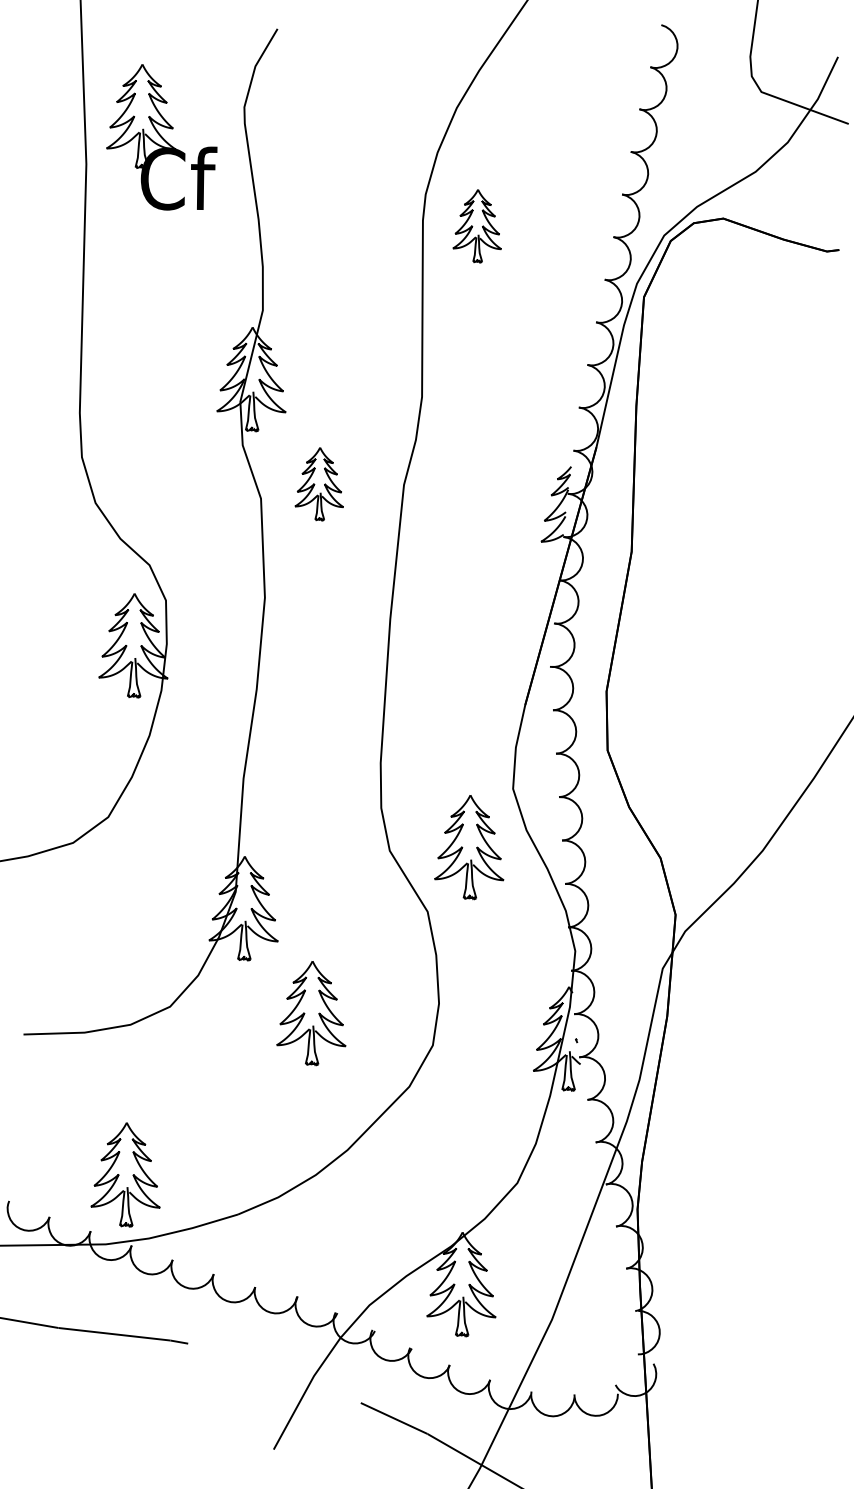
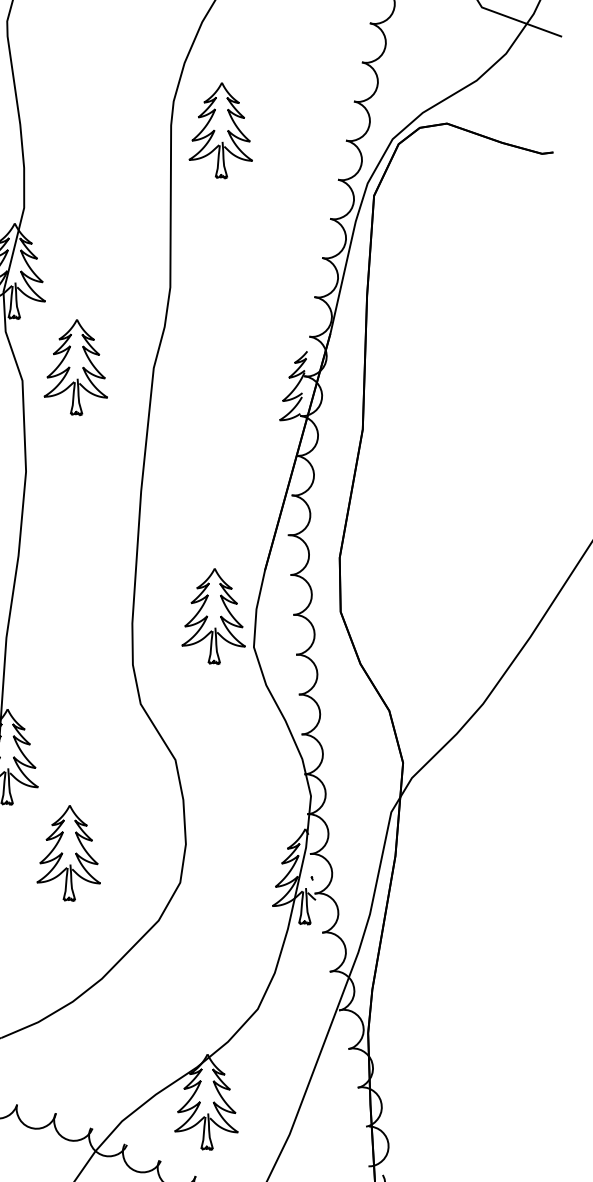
part: (477, 225) -> (221, 129), size x1.43
part: (319, 483) -> (76, 366), size x1.43
part: (469, 847) -> (213, 616), moved

